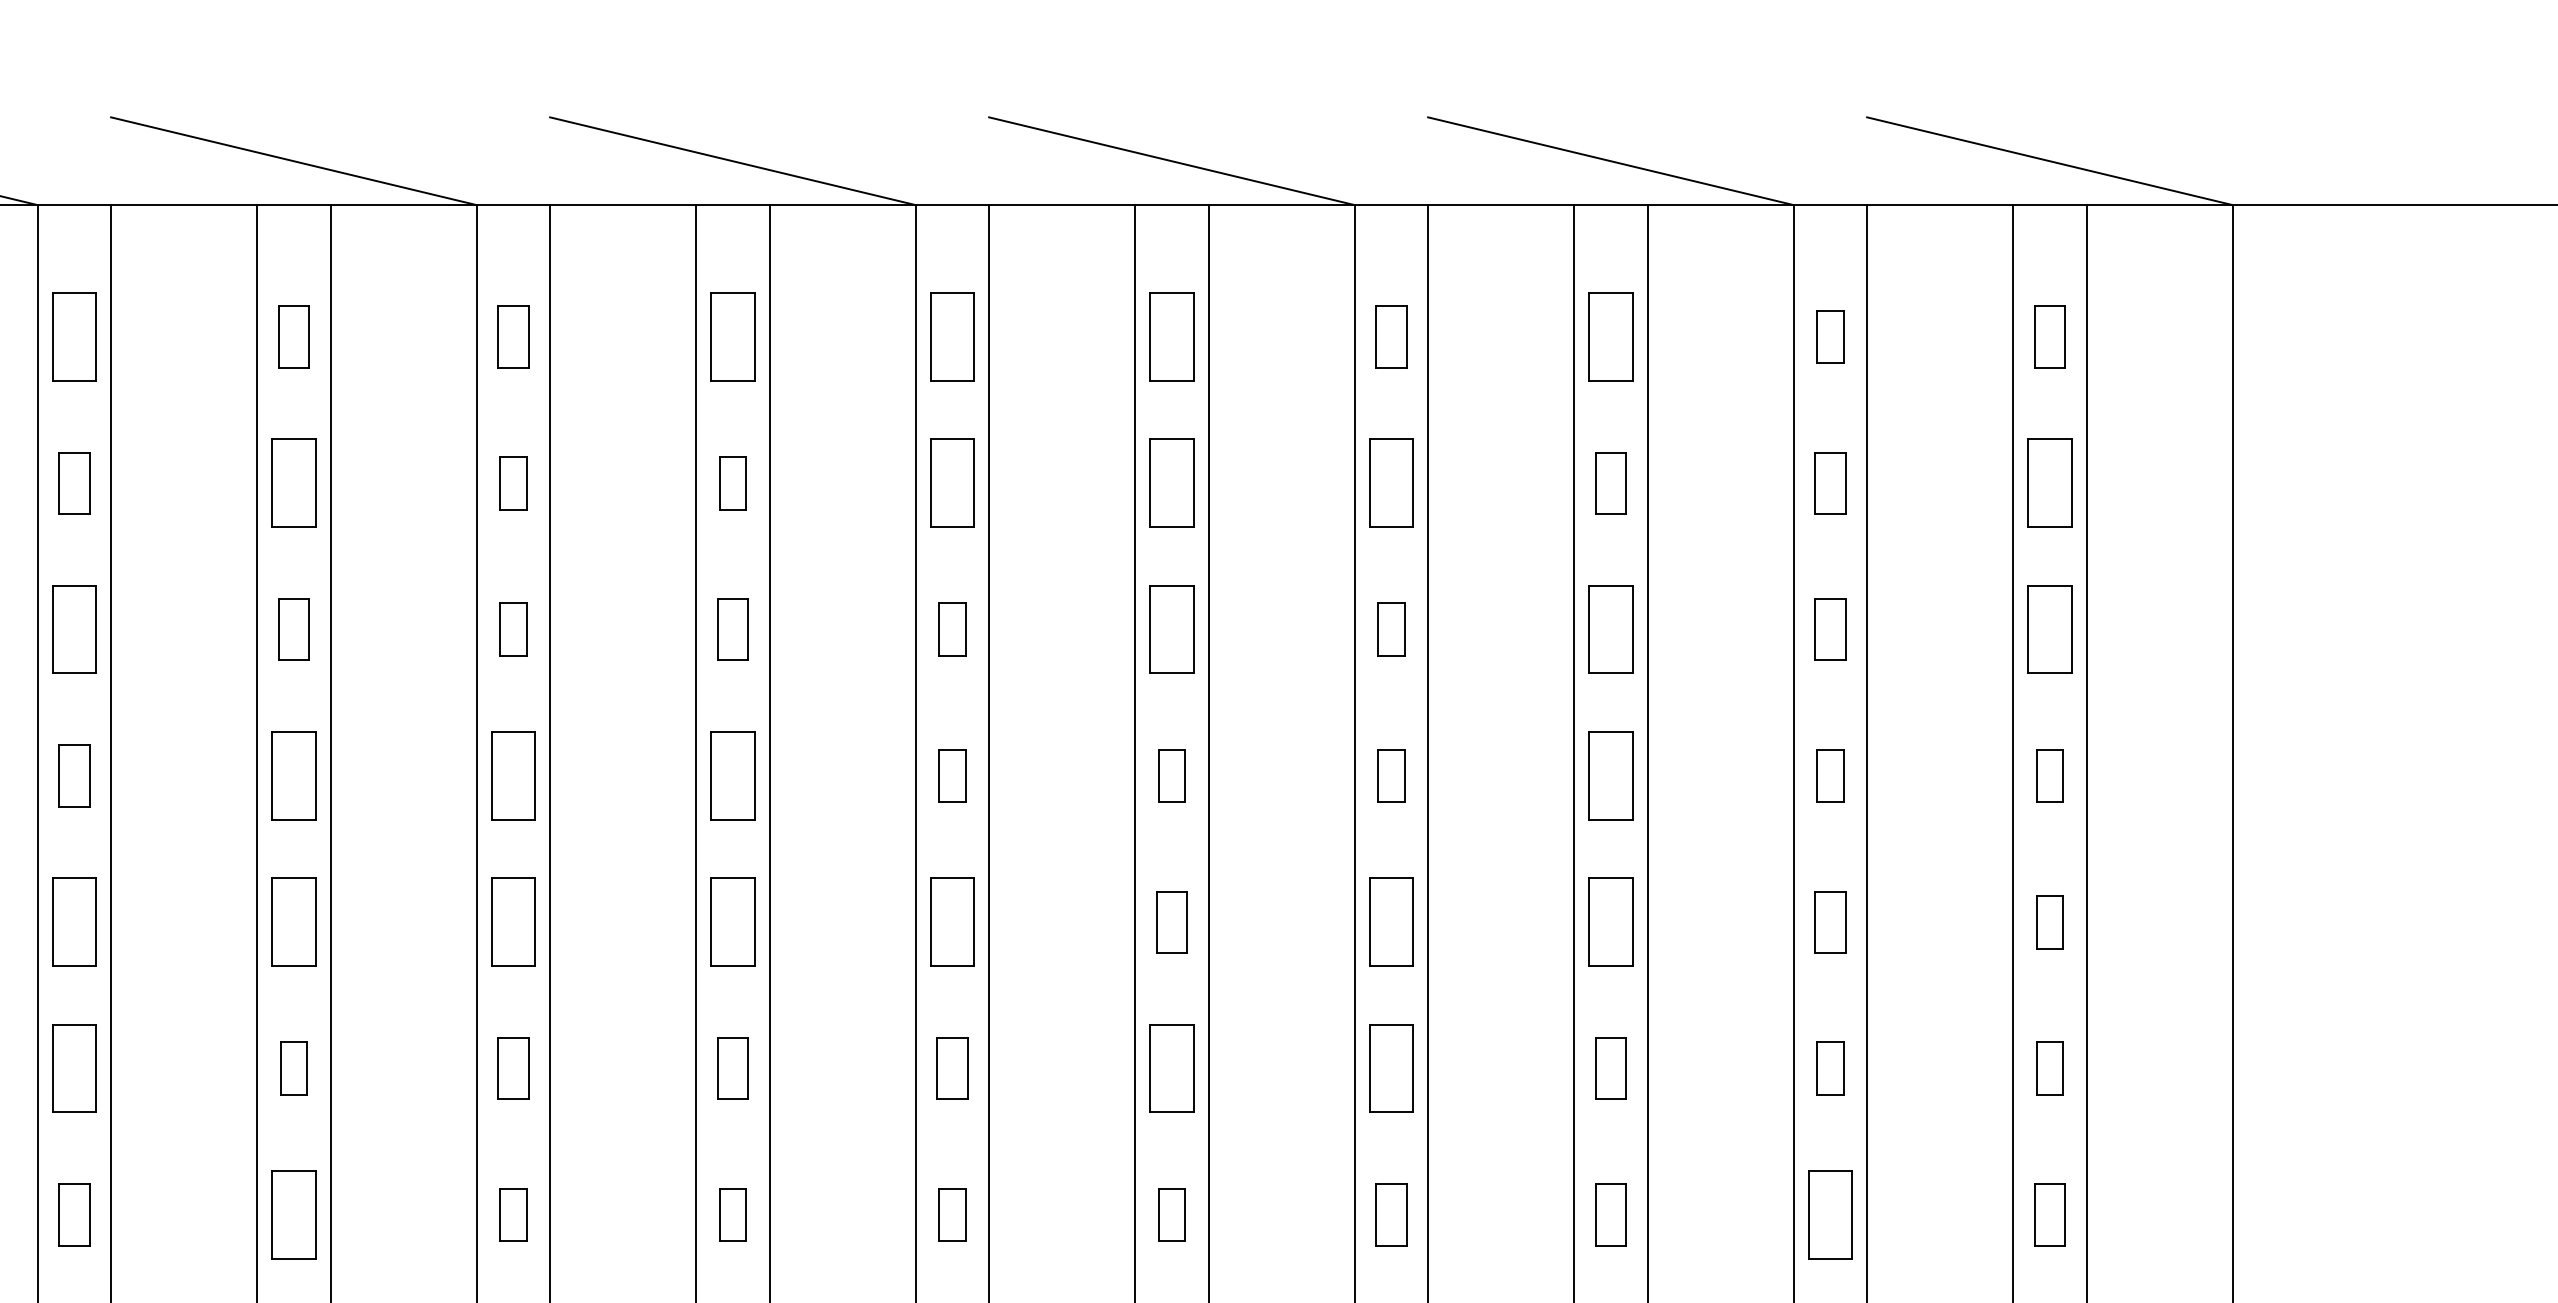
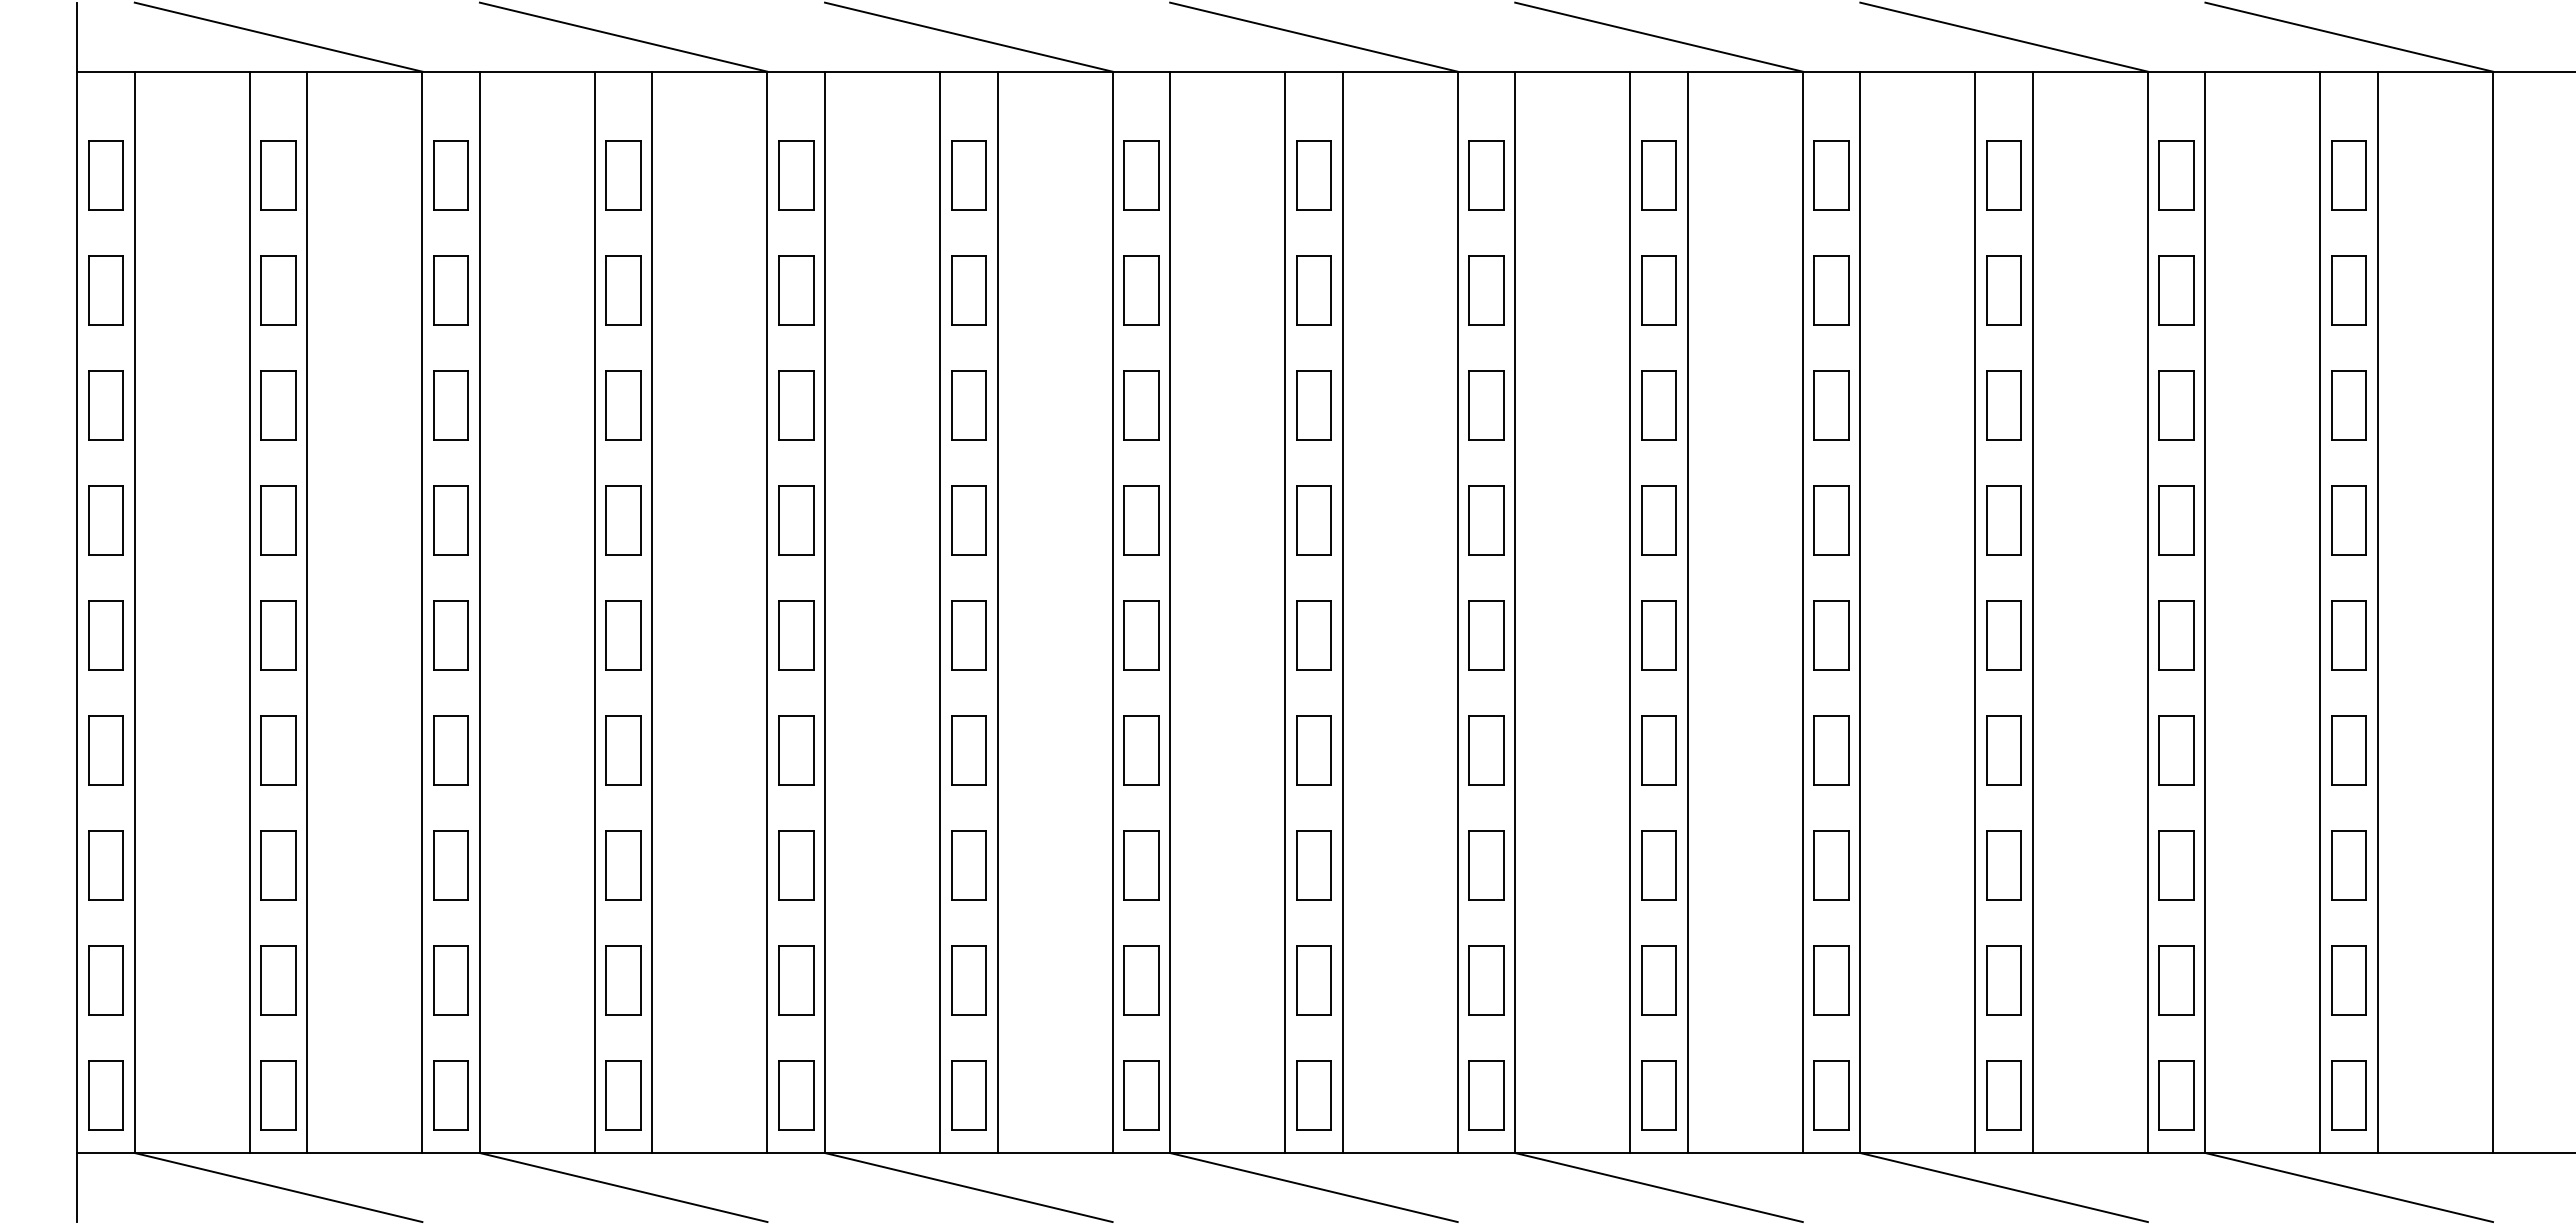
part: (293, 337) -> (968, 175), size x1.43
part: (513, 337) -> (1141, 175), size x1.43
part: (1391, 337) -> (1831, 175), size x1.43
part: (1830, 337) -> (2176, 175), size x1.67
part: (2049, 337) -> (2348, 175), size x1.43
part: (74, 483) -> (796, 290), size x1.43
part: (513, 483) -> (1141, 290), size x1.67
part: (732, 483) -> (1313, 290), size x1.67
part: (1610, 483) -> (2003, 290), size x1.43
part: (1830, 483) -> (2176, 290), size x1.43
part: (293, 629) -> (968, 405), size x1.43
part: (513, 629) -> (1141, 405), size x1.67
part: (732, 629) -> (1313, 405), size x1.43
part: (952, 629) -> (1486, 405), size x1.67
part: (1391, 629) -> (1831, 405), size x1.67
part: (1830, 629) -> (2176, 405), size x1.43
part: (74, 776) -> (796, 520), size x1.43
part: (952, 776) -> (1486, 520), size x1.67
part: (1171, 776) -> (1658, 520), size x1.67
part: (1391, 776) -> (1831, 520), size x1.67
part: (1830, 776) -> (2176, 520), size x1.67
part: (2049, 776) -> (2348, 520), size x1.67
part: (1171, 922) -> (1658, 635), size x1.43
part: (1830, 922) -> (2176, 635), size x1.43
part: (2049, 922) -> (2348, 635), size x1.67
part: (293, 1068) -> (968, 750), size x1.67
part: (513, 1068) -> (1141, 750), size x1.43
part: (732, 1068) -> (1313, 750), size x1.43
part: (952, 1068) -> (1486, 750), size x1.43
part: (1610, 1068) -> (2003, 750), size x1.43
part: (1830, 1068) -> (2176, 750), size x1.67
part: (2049, 1068) -> (2348, 750), size x1.67
part: (74, 1214) -> (796, 865), size x1.43
part: (513, 1214) -> (1141, 865), size x1.67
part: (732, 1214) -> (1313, 865), size x1.67
part: (952, 1214) -> (1486, 865), size x1.67
part: (1171, 1214) -> (1658, 865), size x1.67
part: (1391, 1214) -> (1831, 865), size x1.43
part: (1610, 1214) -> (2003, 865), size x1.43
part: (2049, 1214) -> (2348, 865), size x1.43

